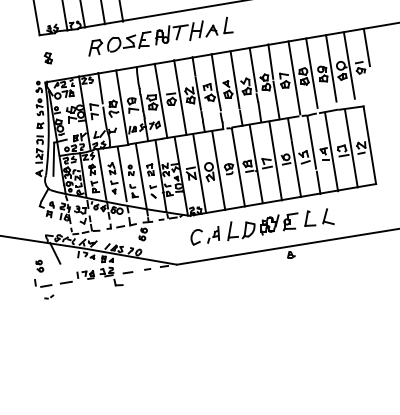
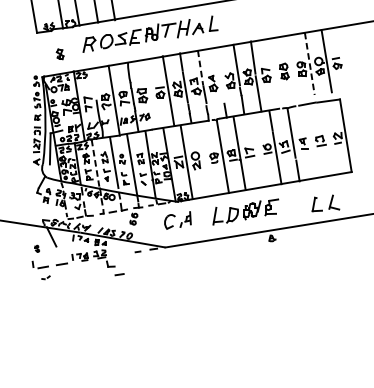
line: (366, 47) -> (342, 44), removed
part: (47, 58) -> (59, 54), moved
line: (331, 68) -> (309, 63), solid -> dashed
line: (214, 72) -> (200, 67), solid -> dashed
line: (311, 72) -> (291, 67), removed
line: (294, 77) -> (275, 72), removed
line: (234, 79) -> (219, 74), removed
line: (100, 88) -> (93, 82), removed
line: (160, 100) -> (150, 93), removed
line: (350, 148) -> (327, 138), removed
line: (331, 151) -> (309, 141), removed
line: (275, 160) -> (257, 150), removed
line: (218, 170) -> (204, 159), removed
line: (102, 175) -> (95, 164), solid -> dashed
part: (319, 217) -> (325, 203), moved
part: (204, 235) -> (177, 220), moved
part: (39, 265) -> (36, 248), size x0.6
line: (127, 272) -> (119, 274), moved

